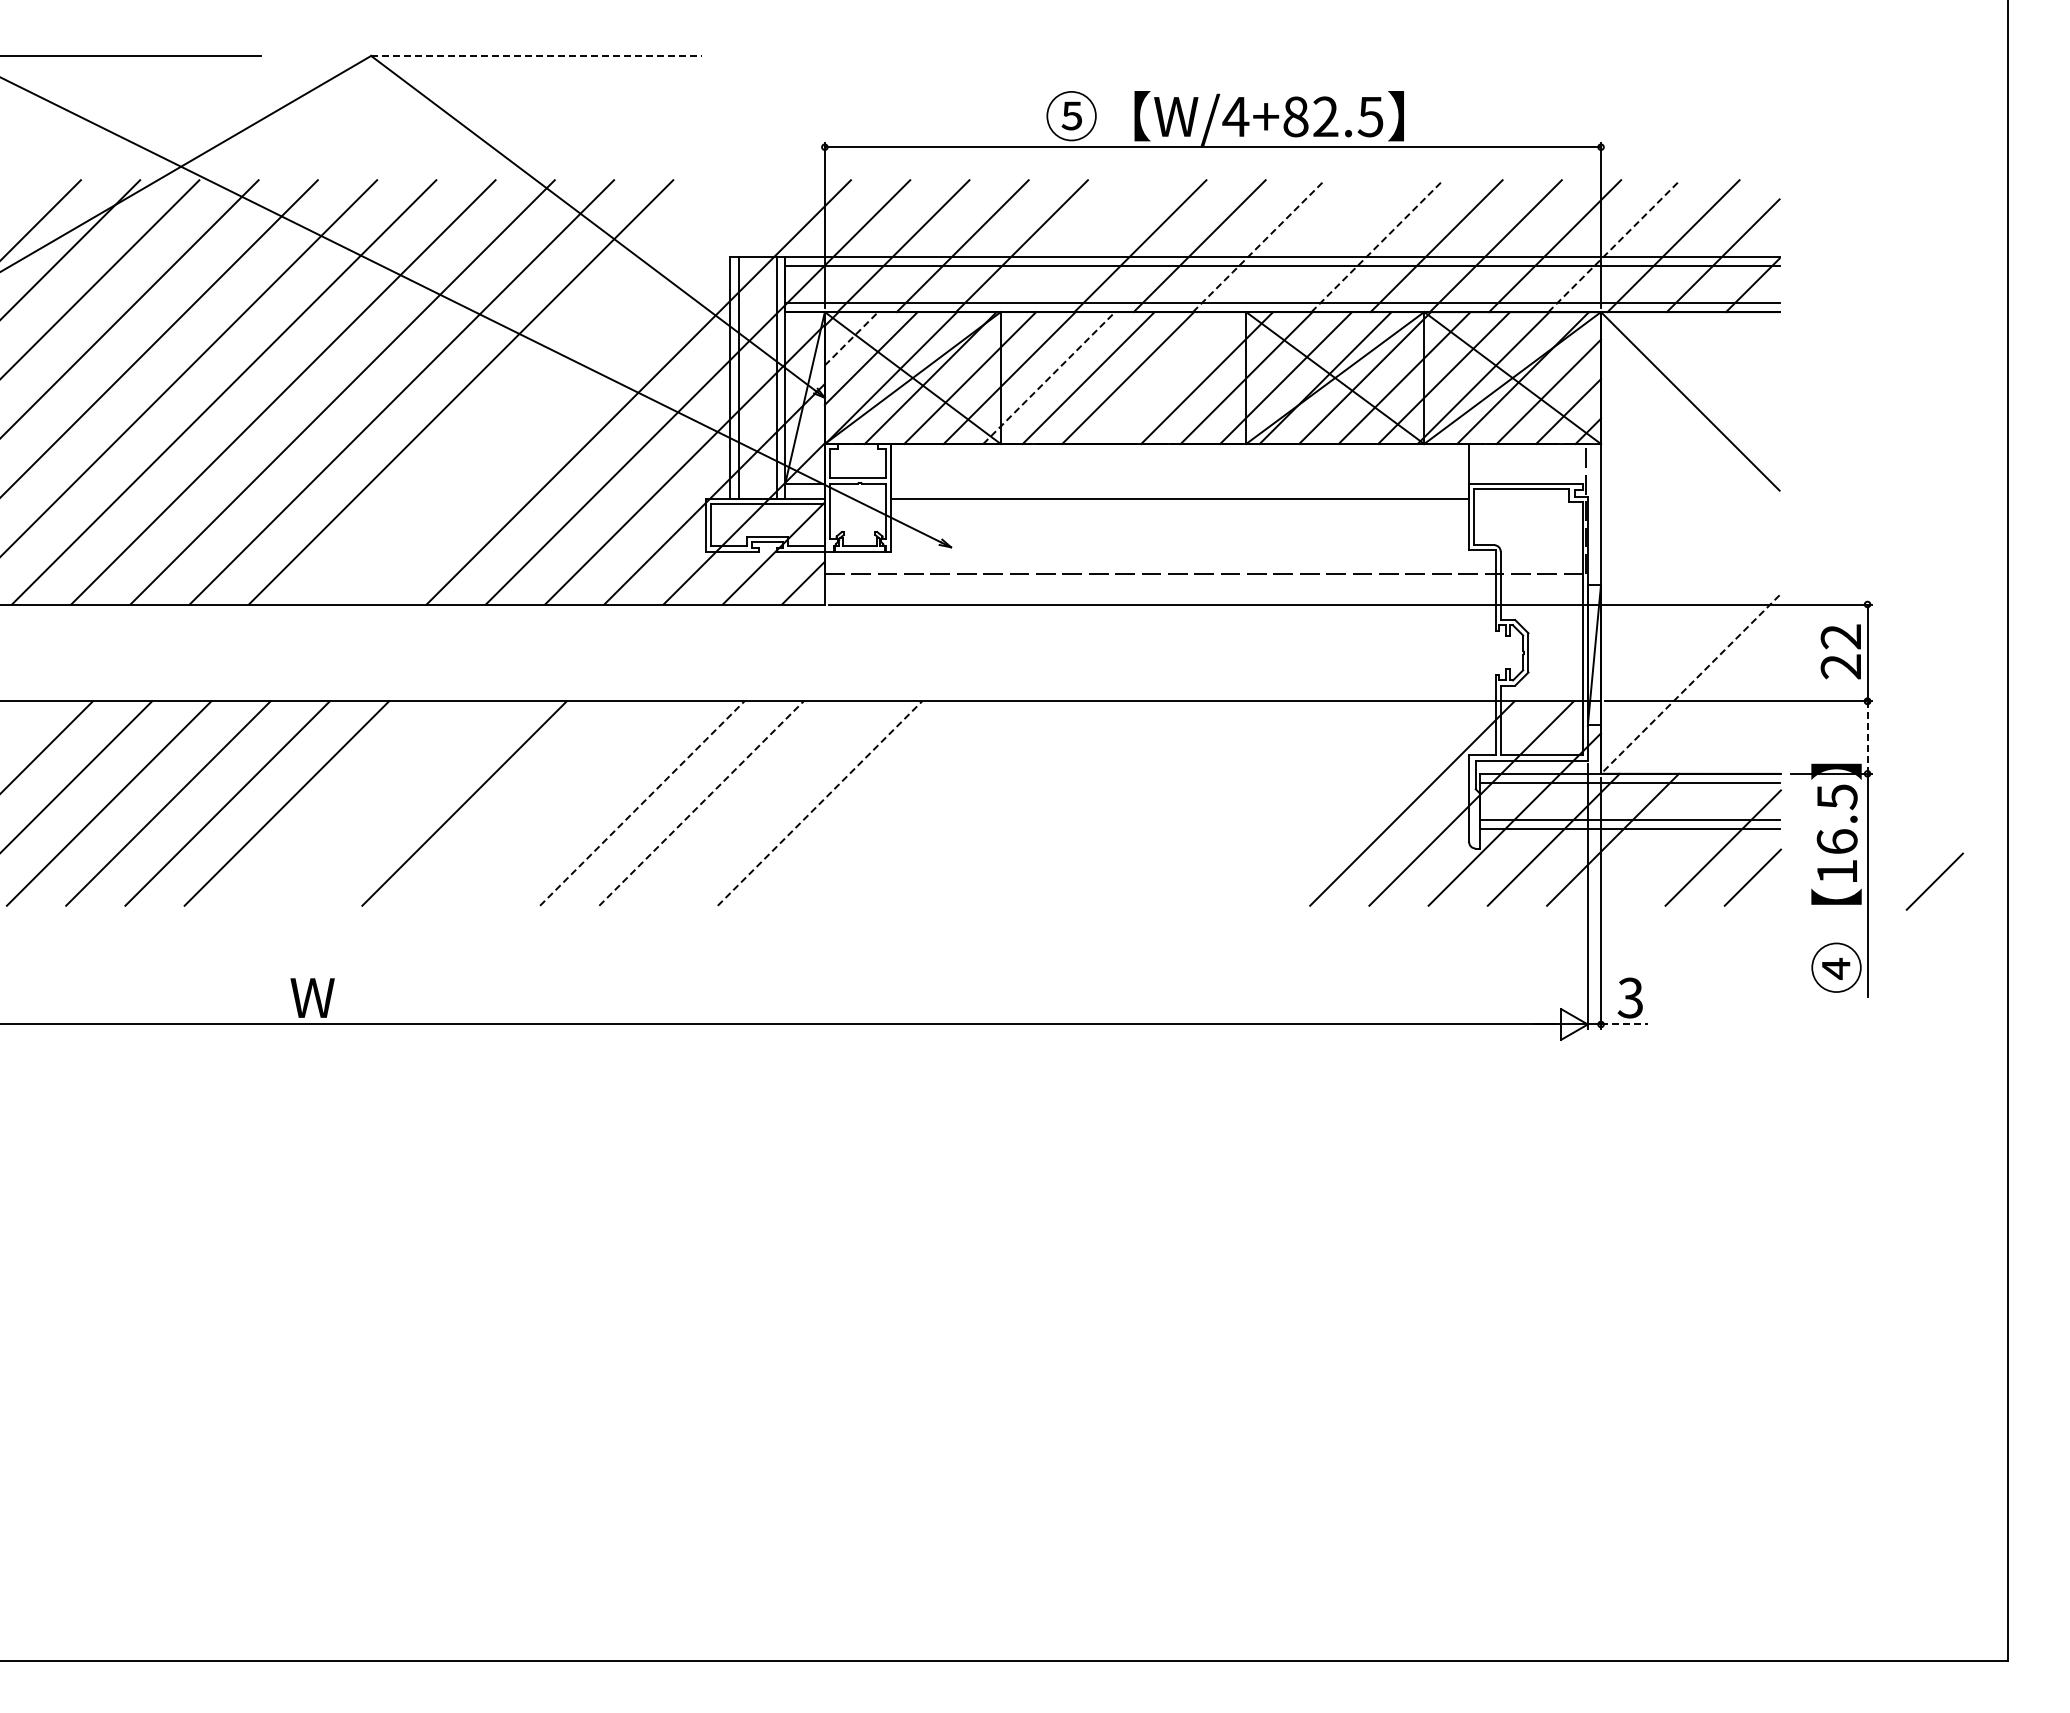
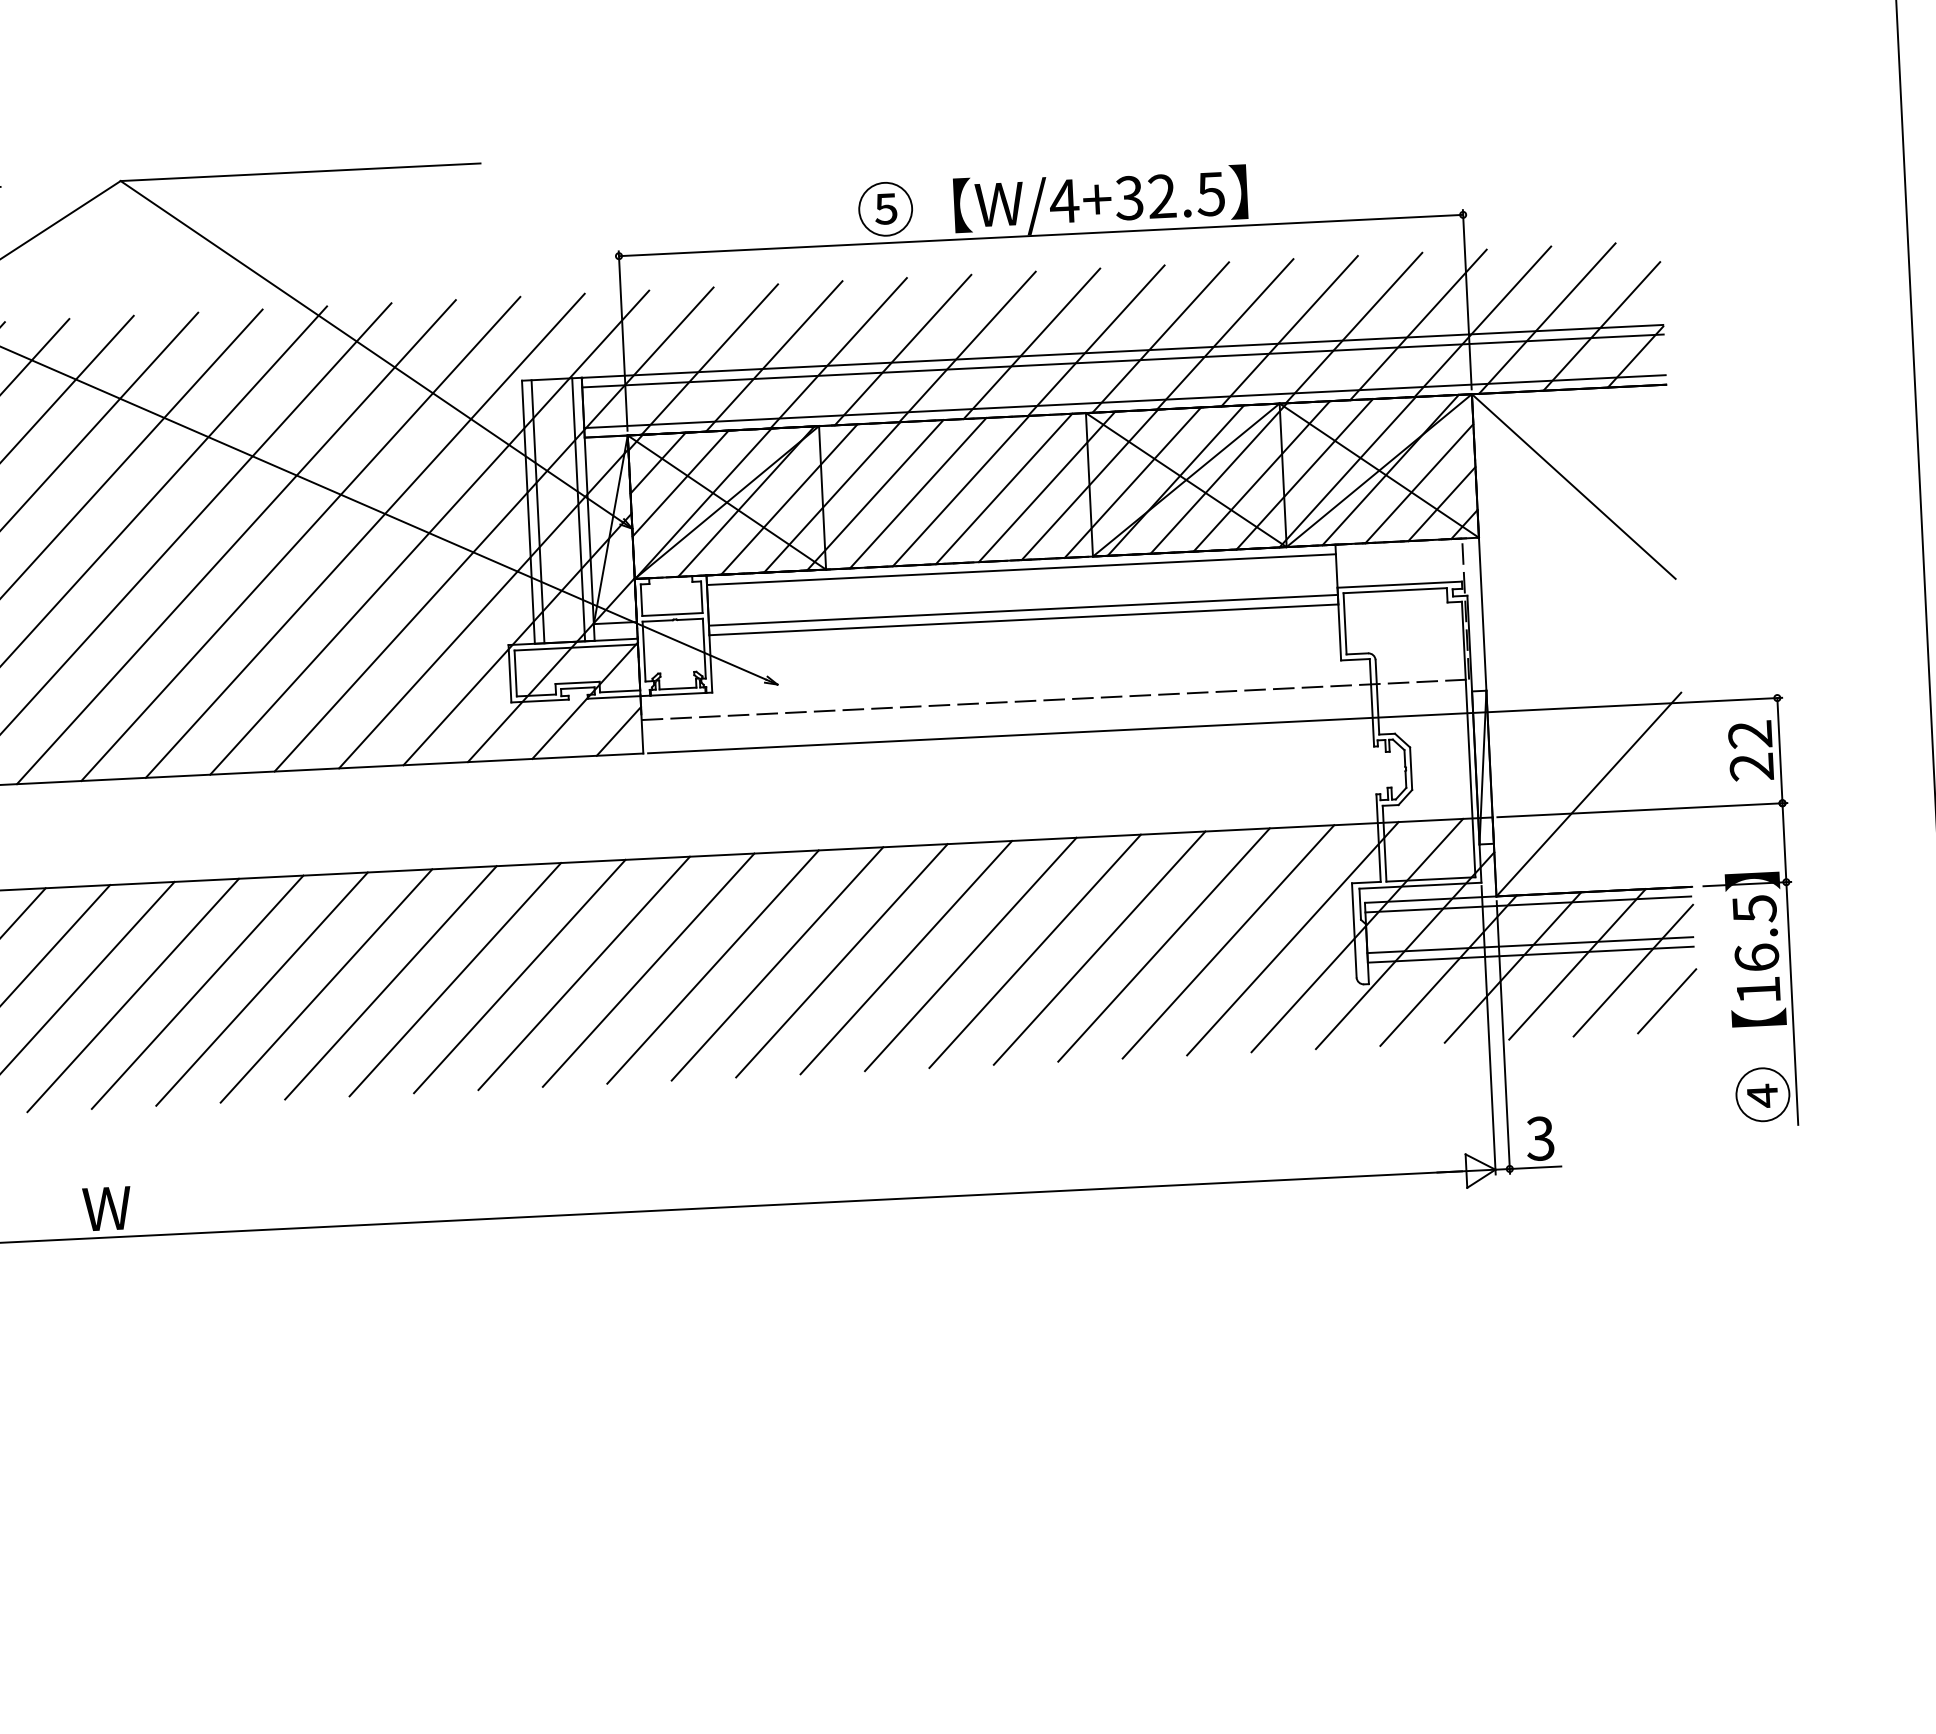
line: (537, 55) -> (301, 171), dashed -> solid
text: (1295, 116) -> (1129, 197), W/4+82.5 -> W/4+32.5
line: (1259, 245) -> (1096, 339), dashed -> solid
line: (1377, 245) -> (1225, 333), dashed -> solid
line: (1614, 245) -> (1483, 321), dashed -> solid
line: (1081, 246) -> (903, 350), added
line: (1318, 246) -> (1161, 337), added
line: (851, 338) -> (658, 462), dashed -> solid
line: (1049, 377) -> (875, 494), dashed -> solid
line: (1167, 378) -> (1003, 489), added
line: (520, 392) -> (301, 539), added
line: (579, 392) -> (365, 535), added
line: (1179, 452) -> (1020, 569), added
line: (1179, 490) -> (1022, 610), added
line: (1689, 684) -> (1587, 794), dashed -> solid
line: (1867, 738) -> (1784, 843), dashed -> solid
line: (345, 803) -> (132, 995), added
line: (405, 803) -> (197, 992), added
line: (523, 803) -> (326, 985), added
line: (582, 803) -> (390, 982), added
line: (642, 803) -> (455, 979), dashed -> solid
line: (701, 803) -> (519, 976), dashed -> solid
line: (760, 803) -> (583, 973), added
line: (820, 803) -> (649, 970), dashed -> solid
line: (879, 803) -> (713, 967), added
line: (938, 803) -> (777, 963), added
line: (997, 803) -> (841, 960), added
line: (1056, 803) -> (905, 957), added
line: (1115, 803) -> (969, 954), added
line: (1175, 803) -> (1035, 951), added
line: (1234, 803) -> (1099, 948), added
line: (1293, 803) -> (1163, 945), added
line: (1352, 803) -> (1227, 941), added
line: (1672, 839) -> (1577, 964), added
line: (1934, 881) -> (1864, 995), removed
line: (1624, 1024) -> (1535, 1167), dashed -> solid

